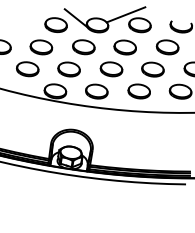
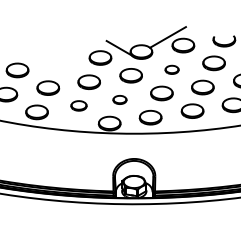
part: (124, 47) -> (171, 69), size x0.6
part: (27, 68) -> (78, 105), size x0.7
part: (68, 68) -> (119, 99), size x0.6

